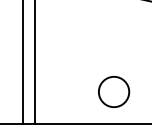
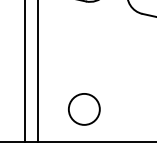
circle: (114, 92) -> (84, 109), moved

